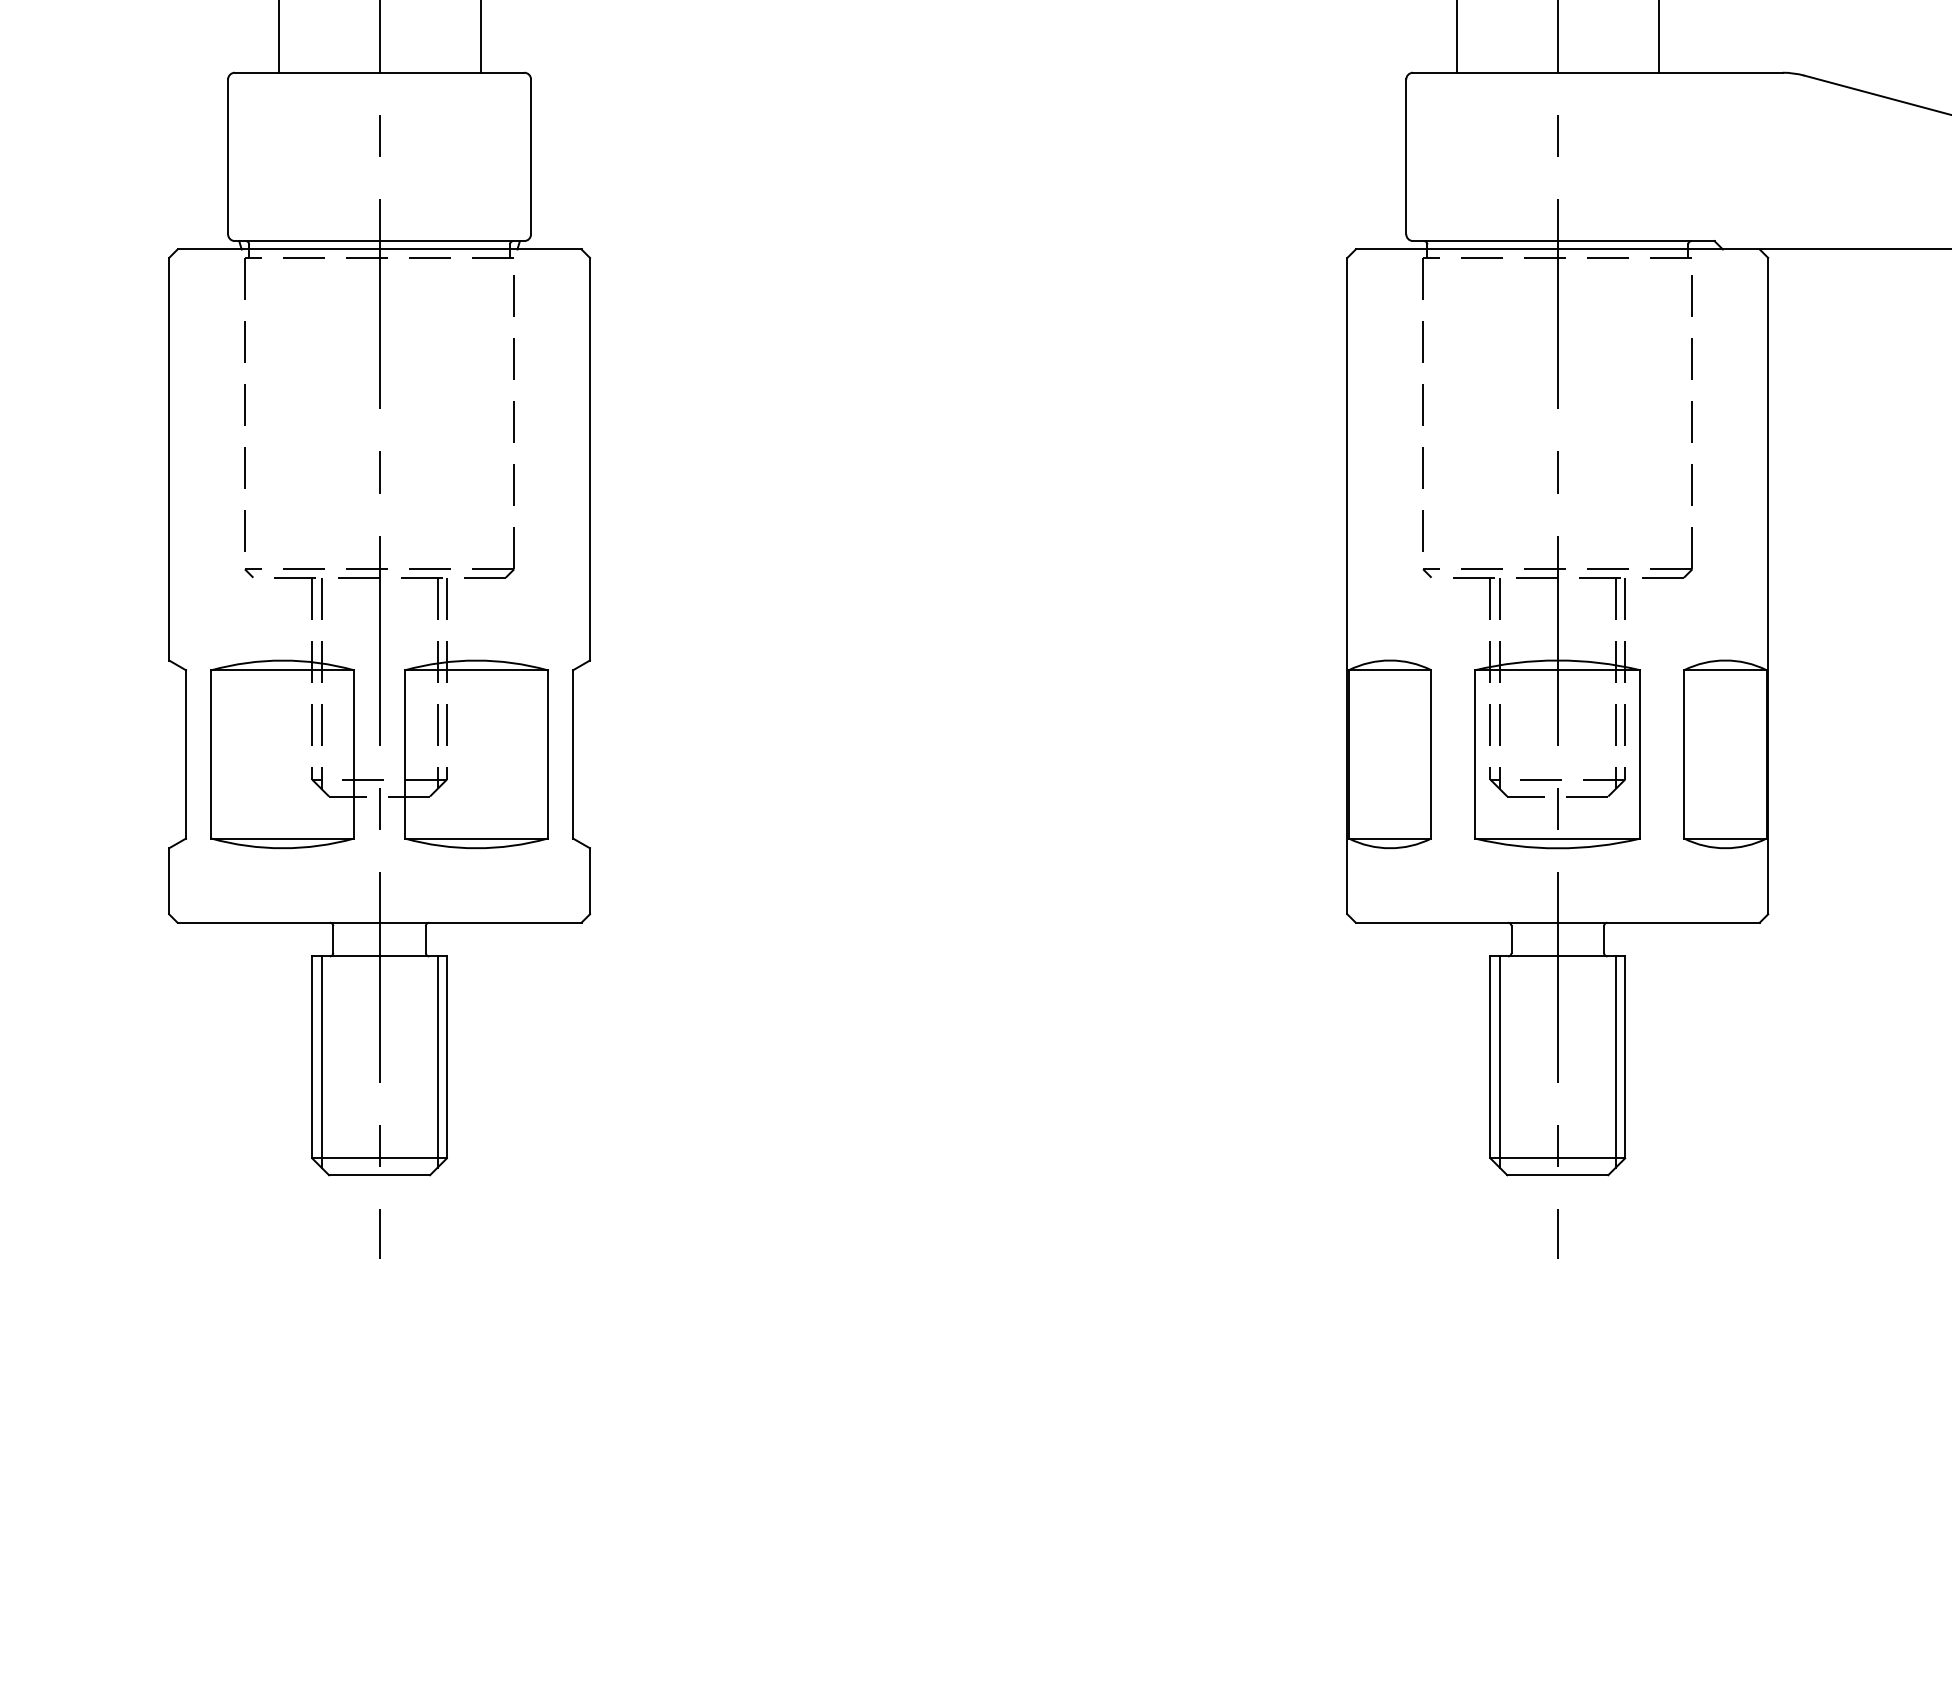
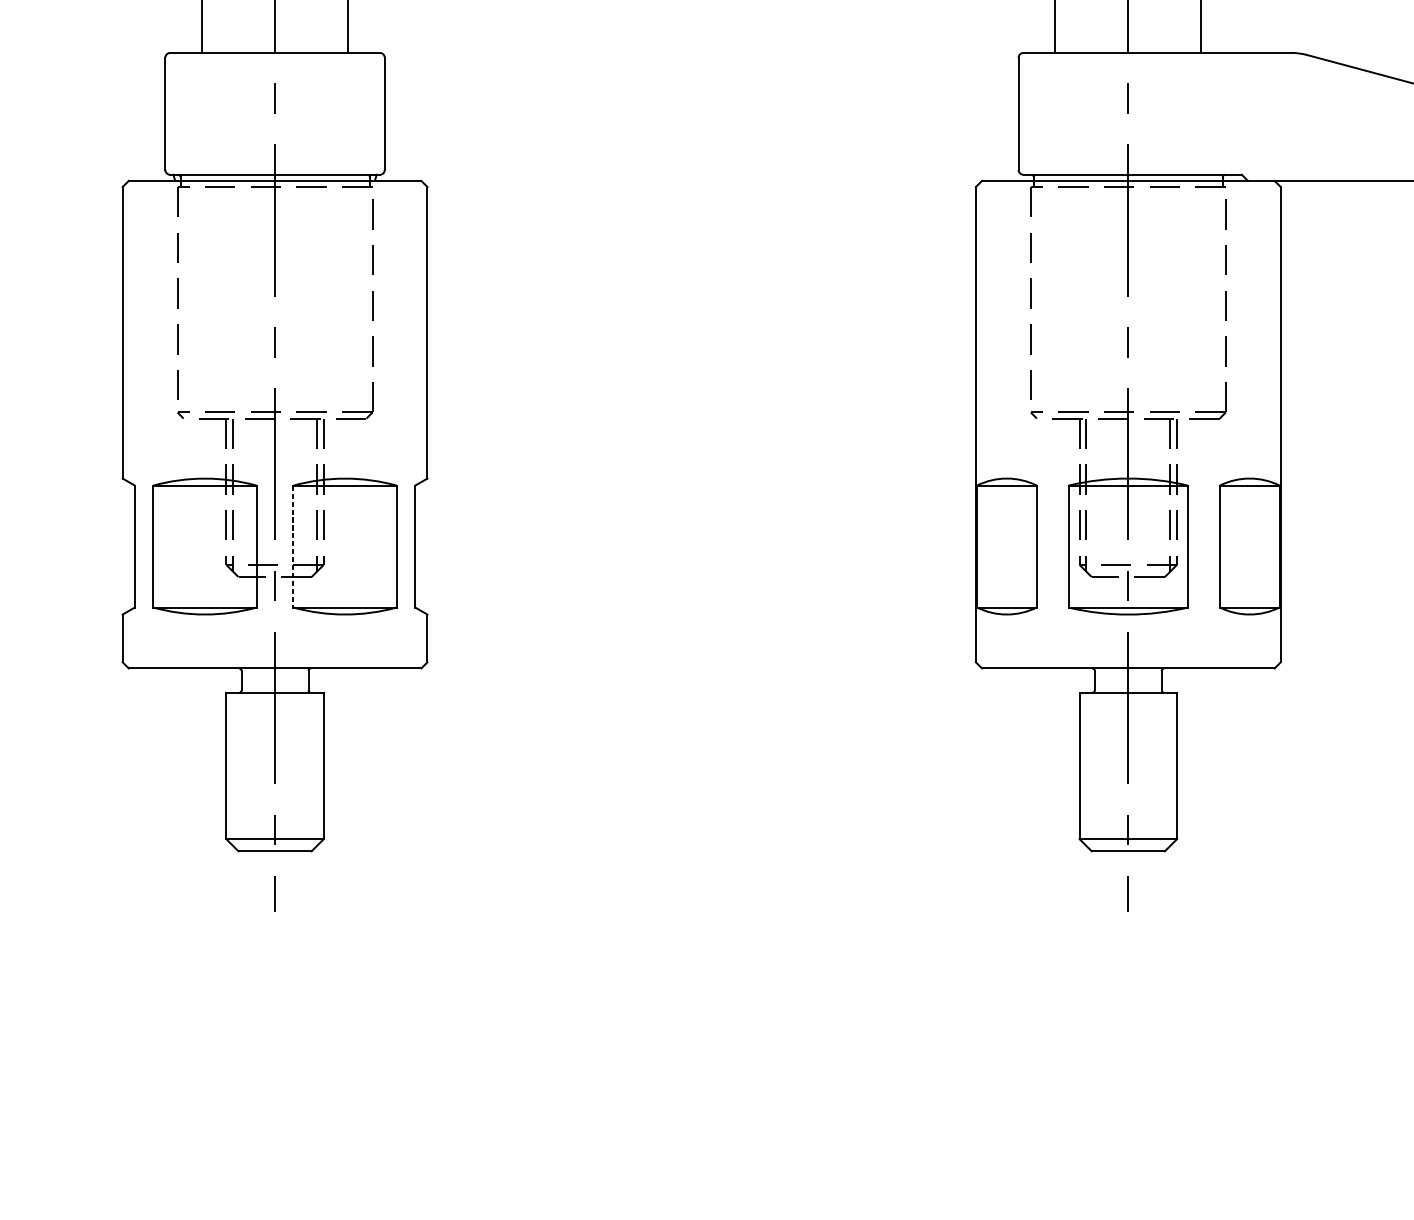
line: (404, 754) -> (293, 546), solid -> dashed
line: (321, 1061) -> (233, 768), removed
line: (437, 1061) -> (317, 768), removed
line: (1499, 1061) -> (1086, 768), removed
line: (1615, 1061) -> (1170, 768), removed

